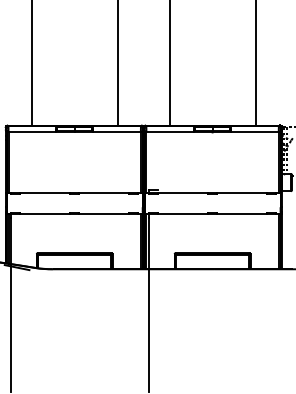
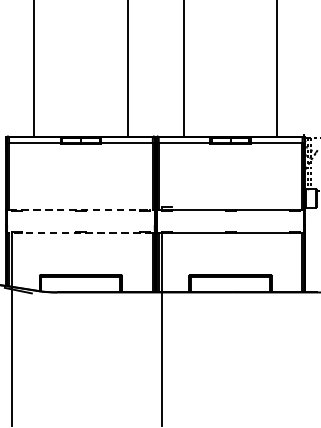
line: (75, 193) -> (81, 210), solid -> dashed
line: (74, 214) -> (80, 232), solid -> dashed

